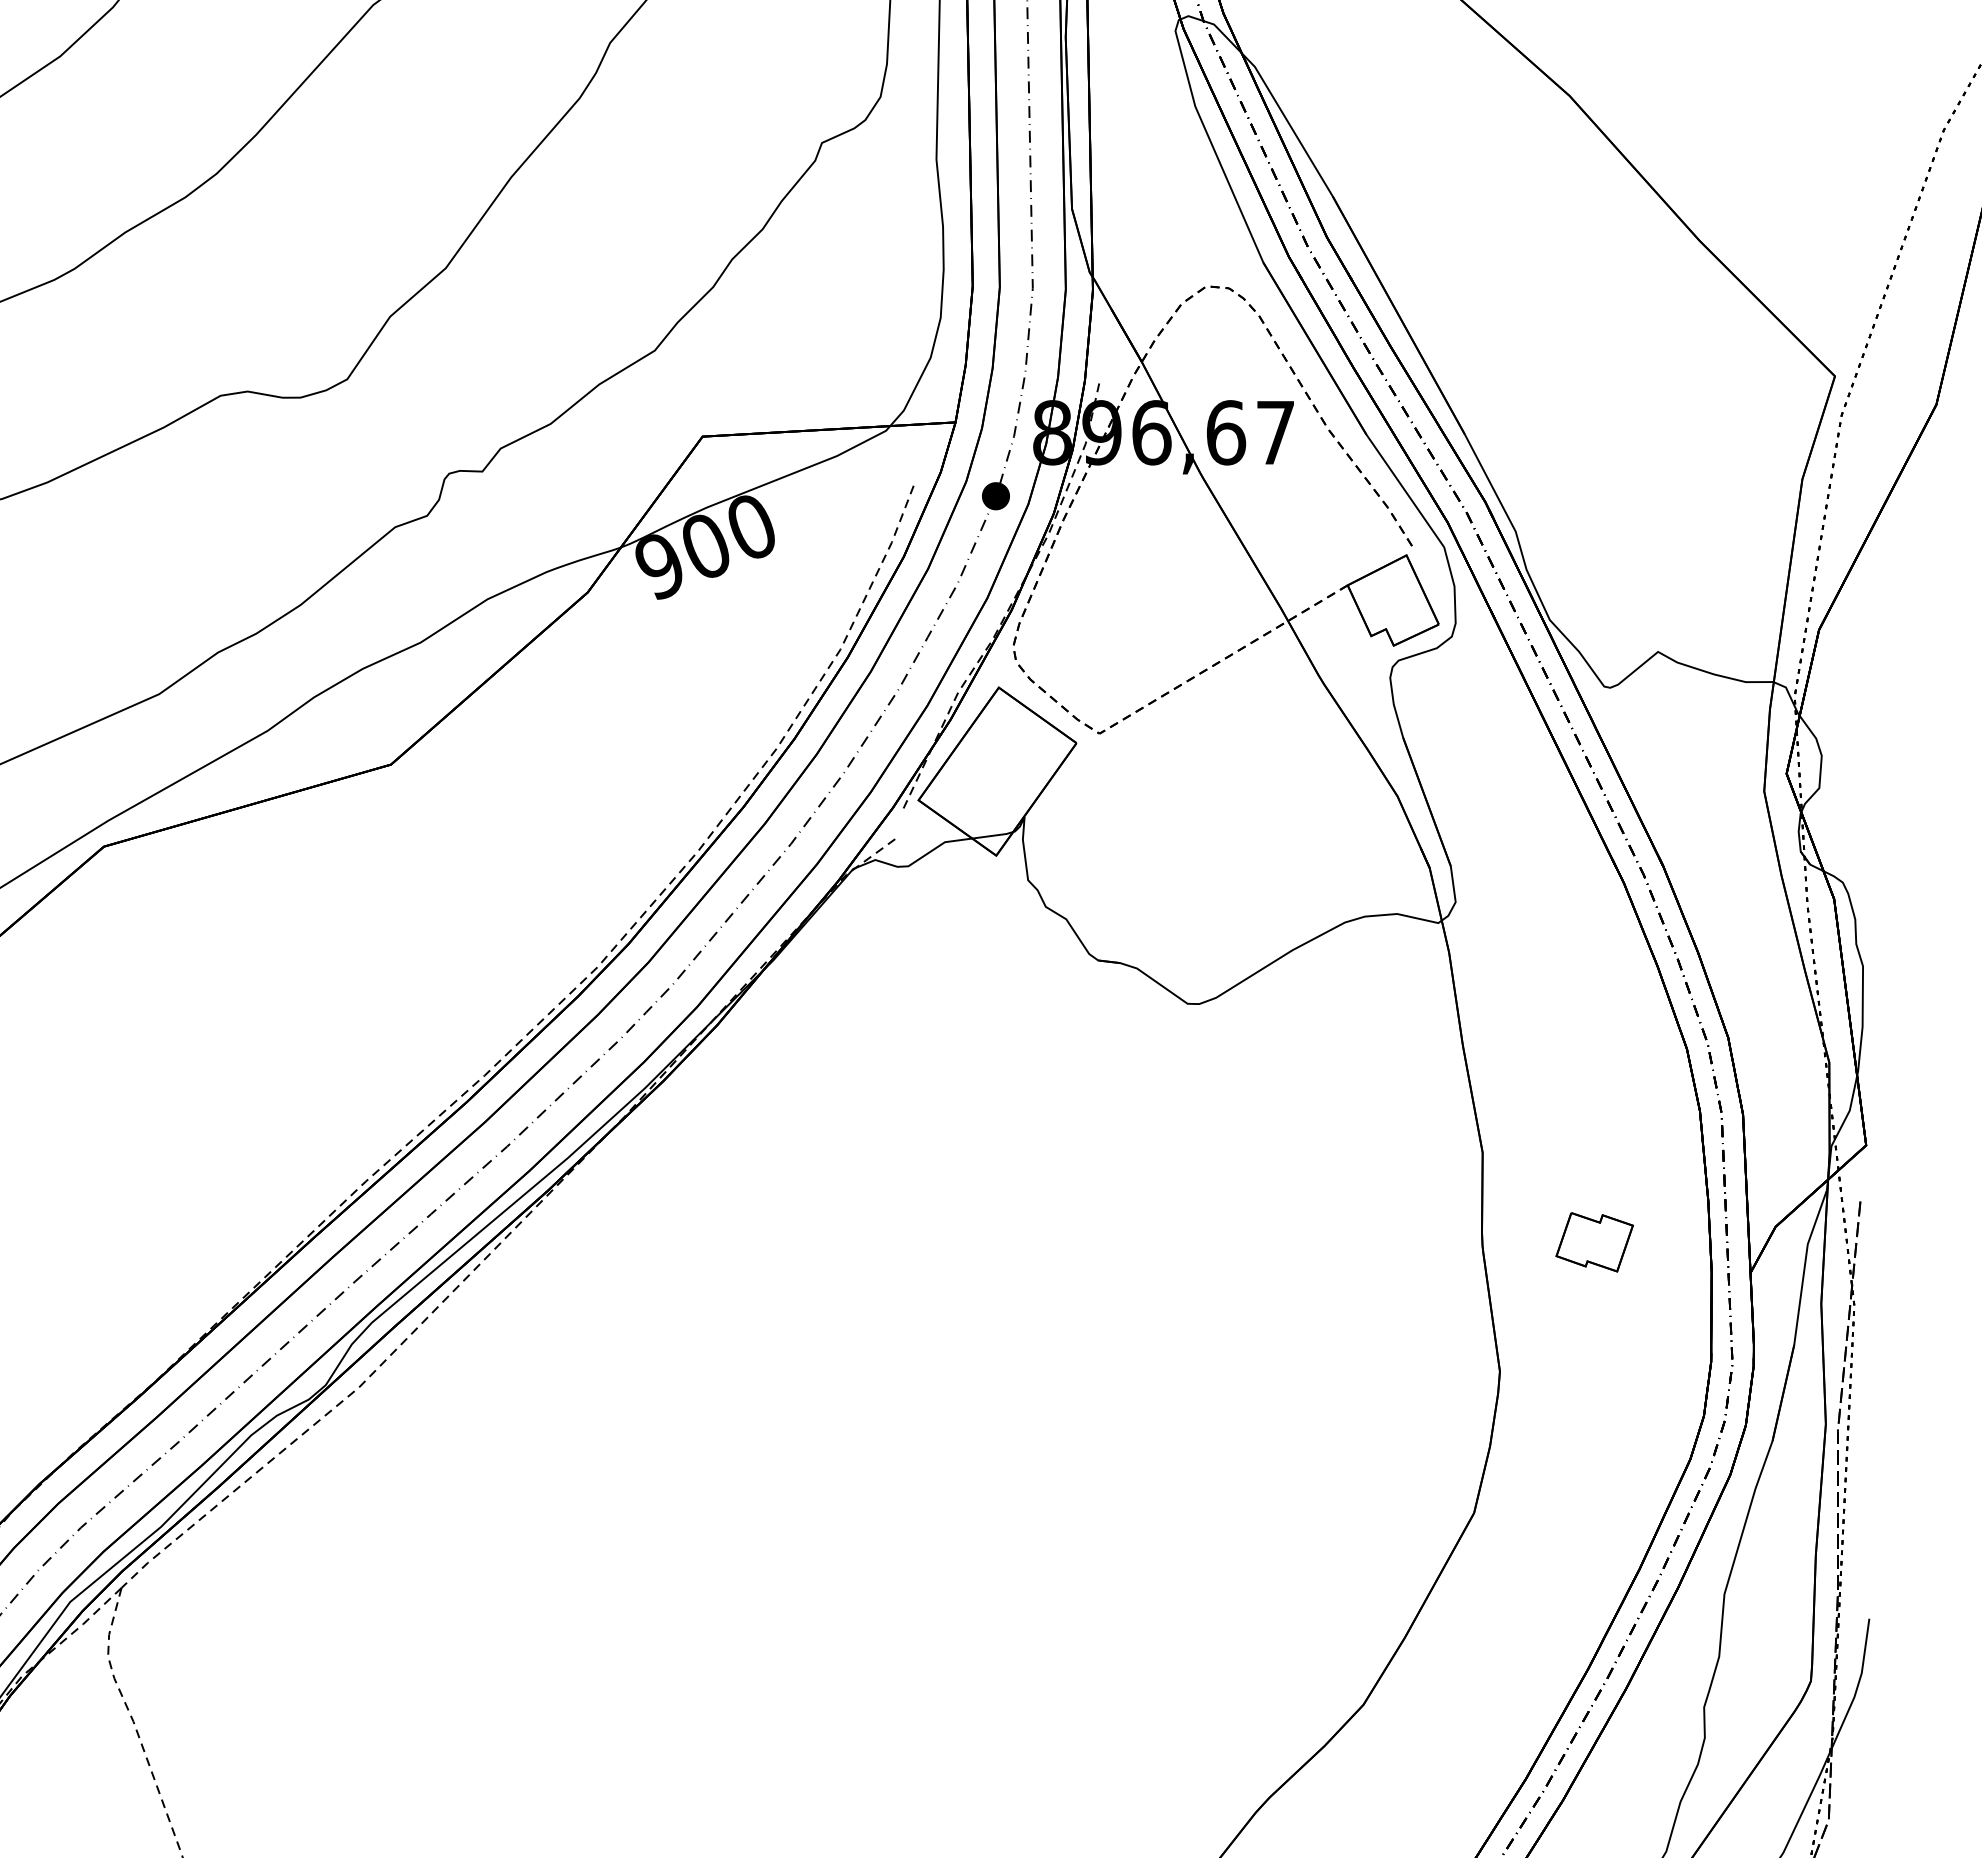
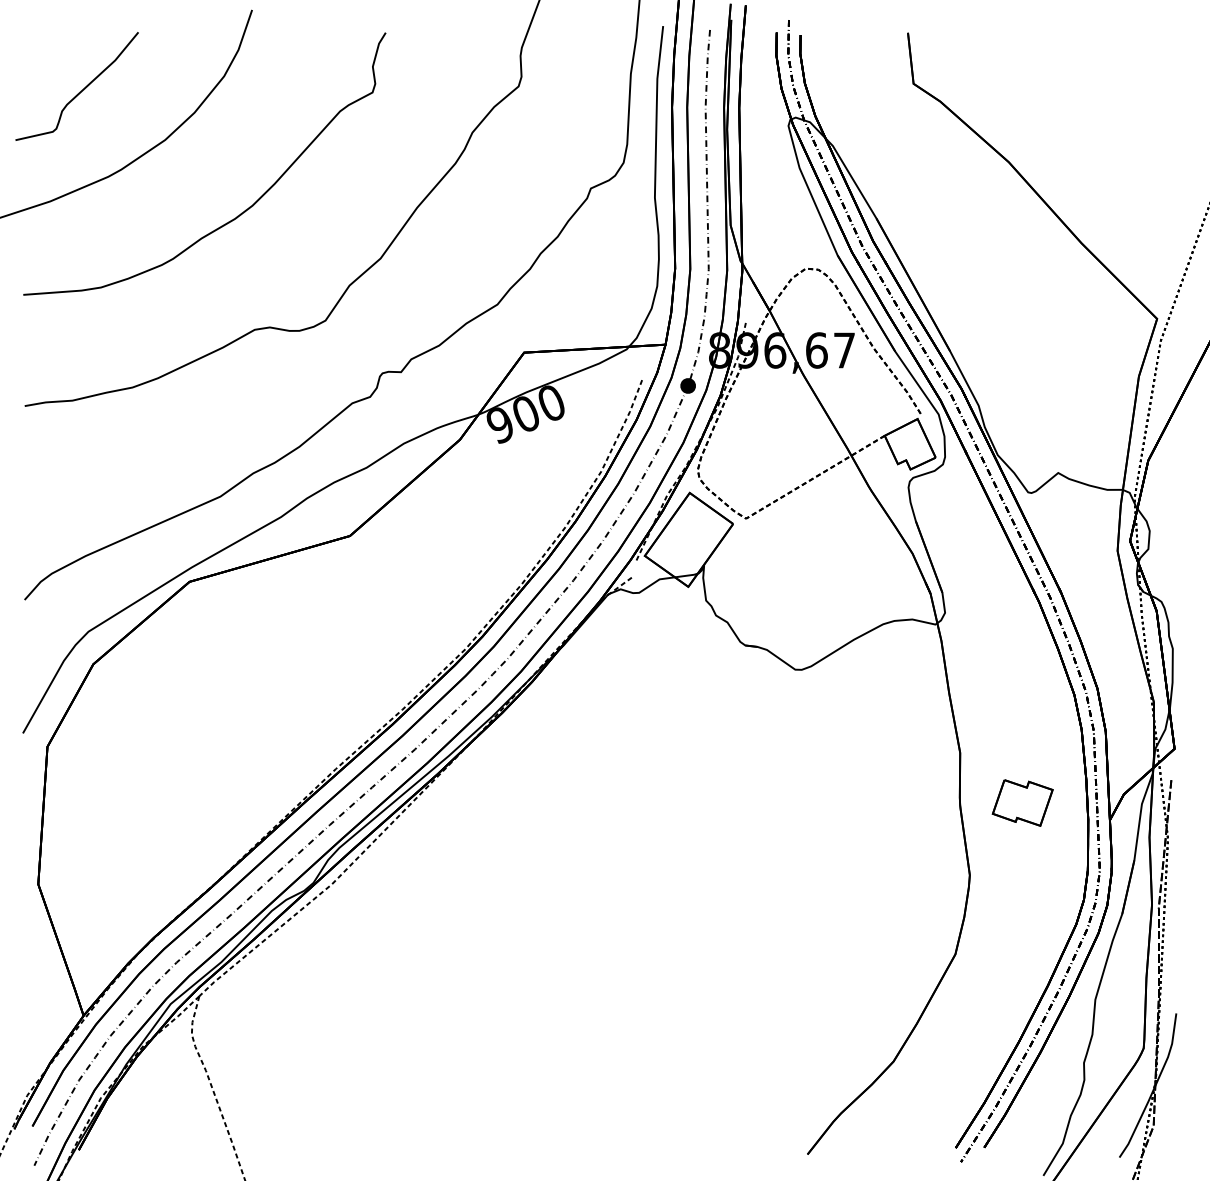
part: (1594, 1241) -> (1022, 802), size x1.4

